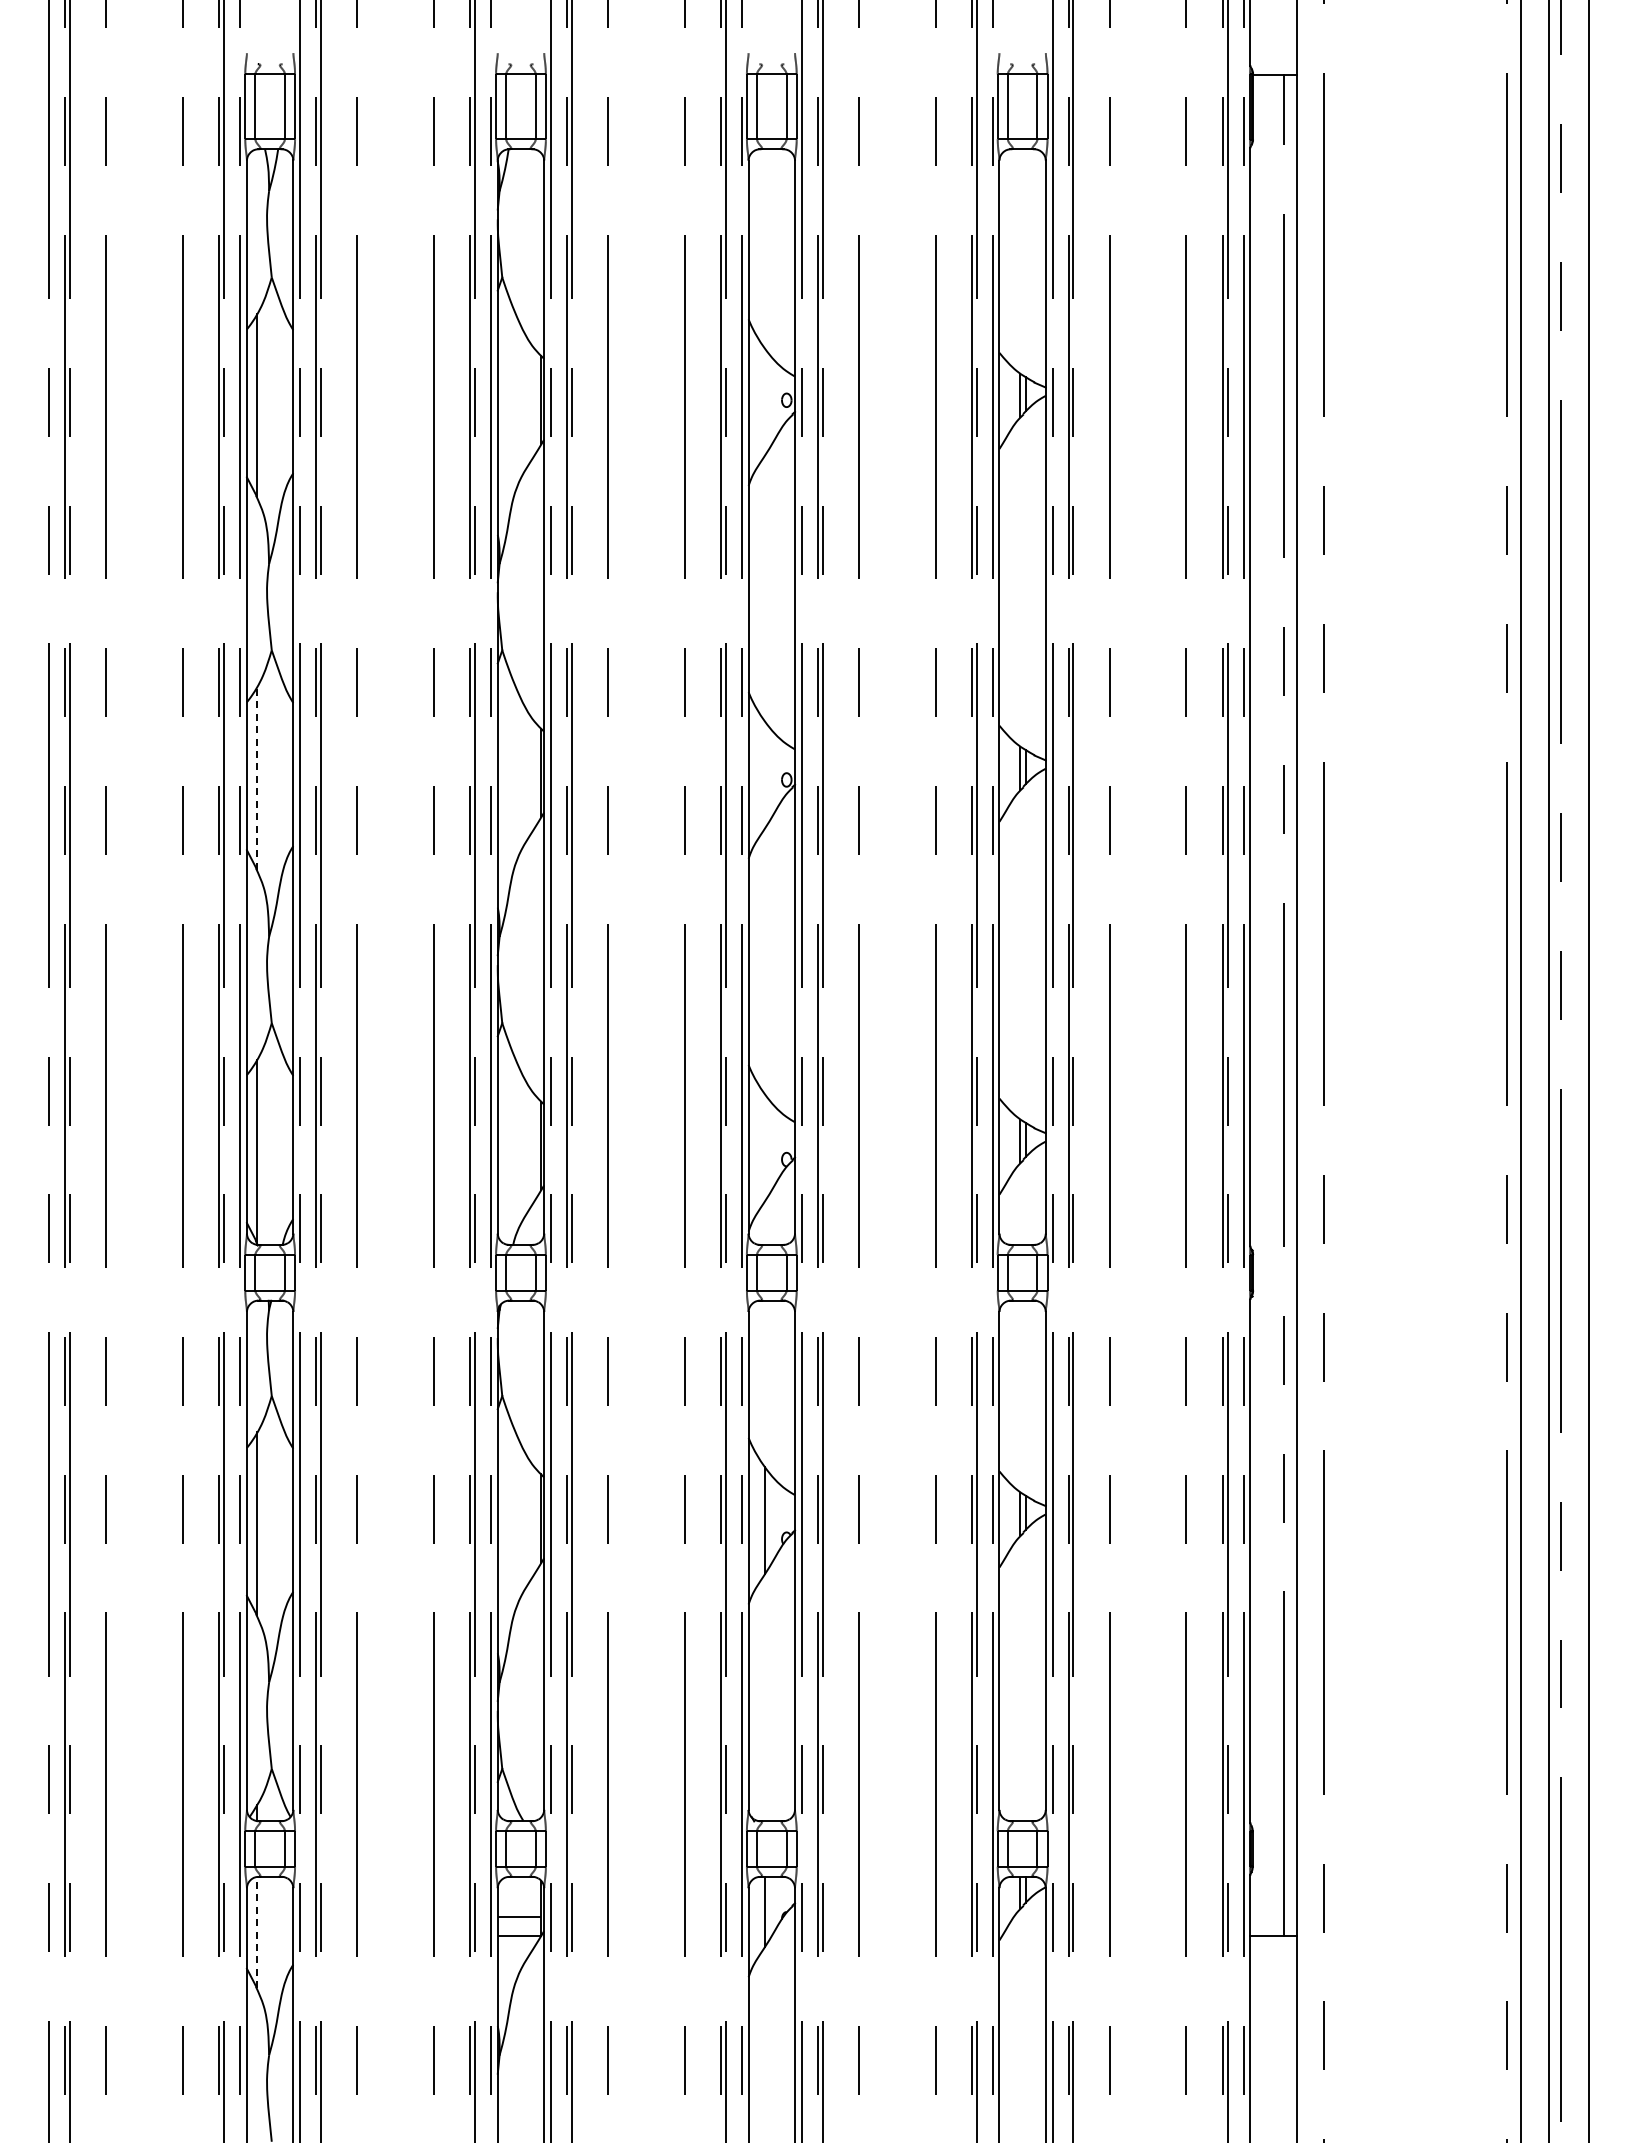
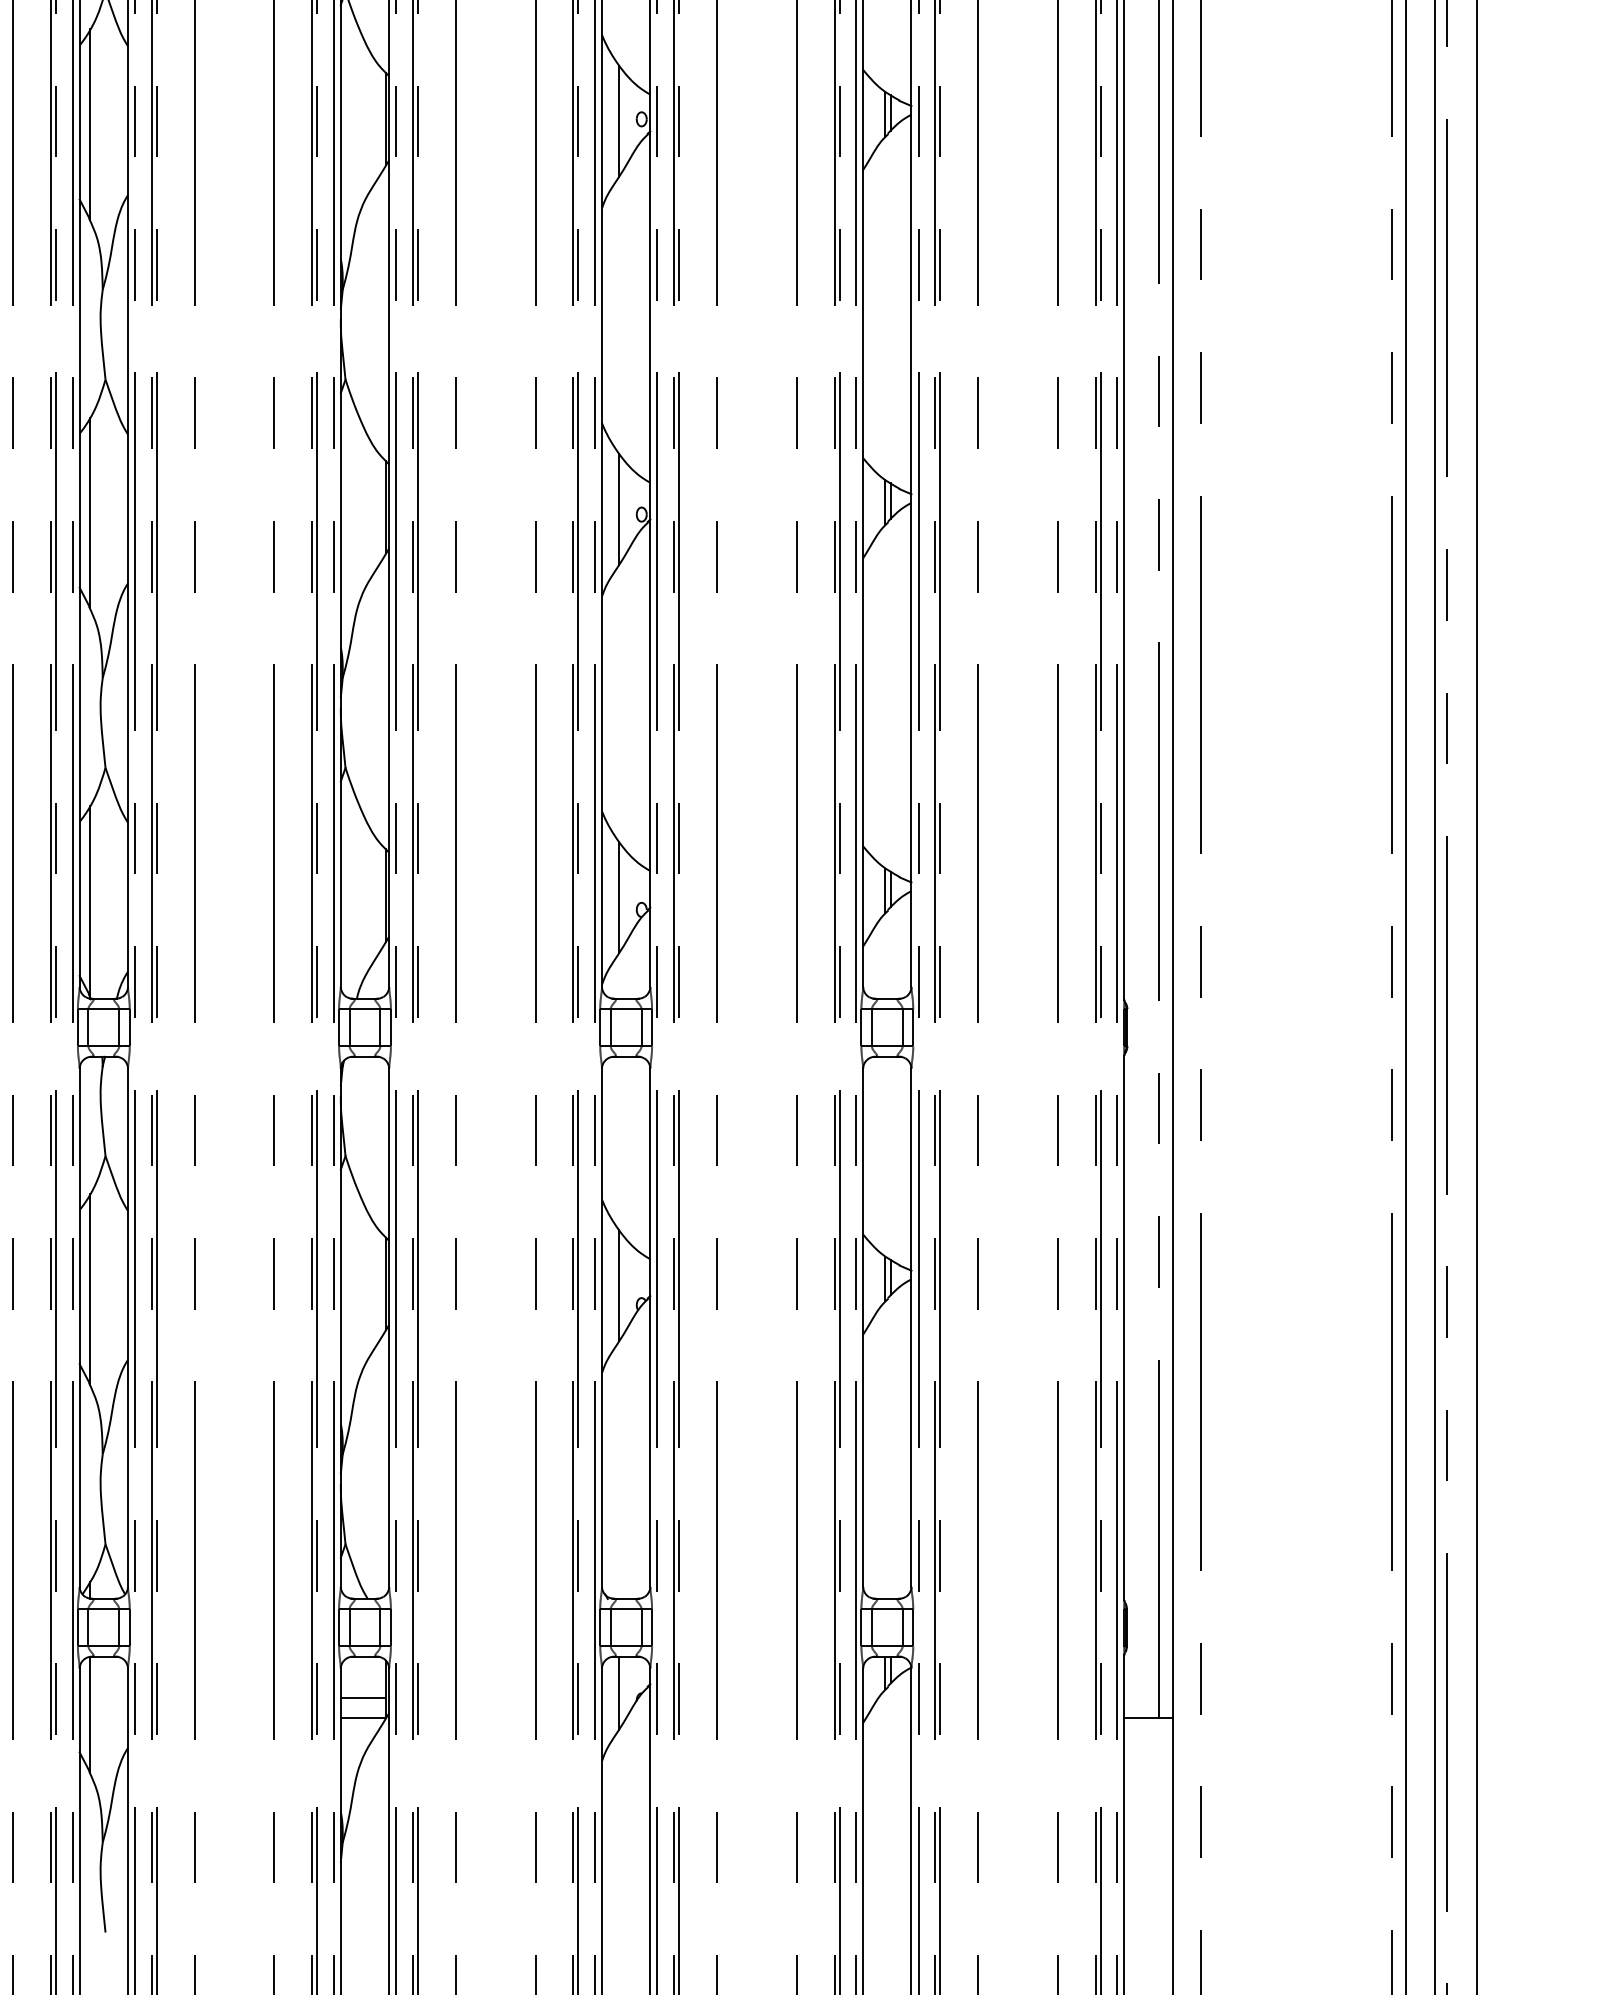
line: (765, 401) -> (619, 120), added
line: (765, 774) -> (619, 508), added
line: (256, 778) -> (89, 513), dashed -> solid
line: (765, 1147) -> (619, 897), added
line: (256, 1932) -> (89, 1714), dashed -> solid

